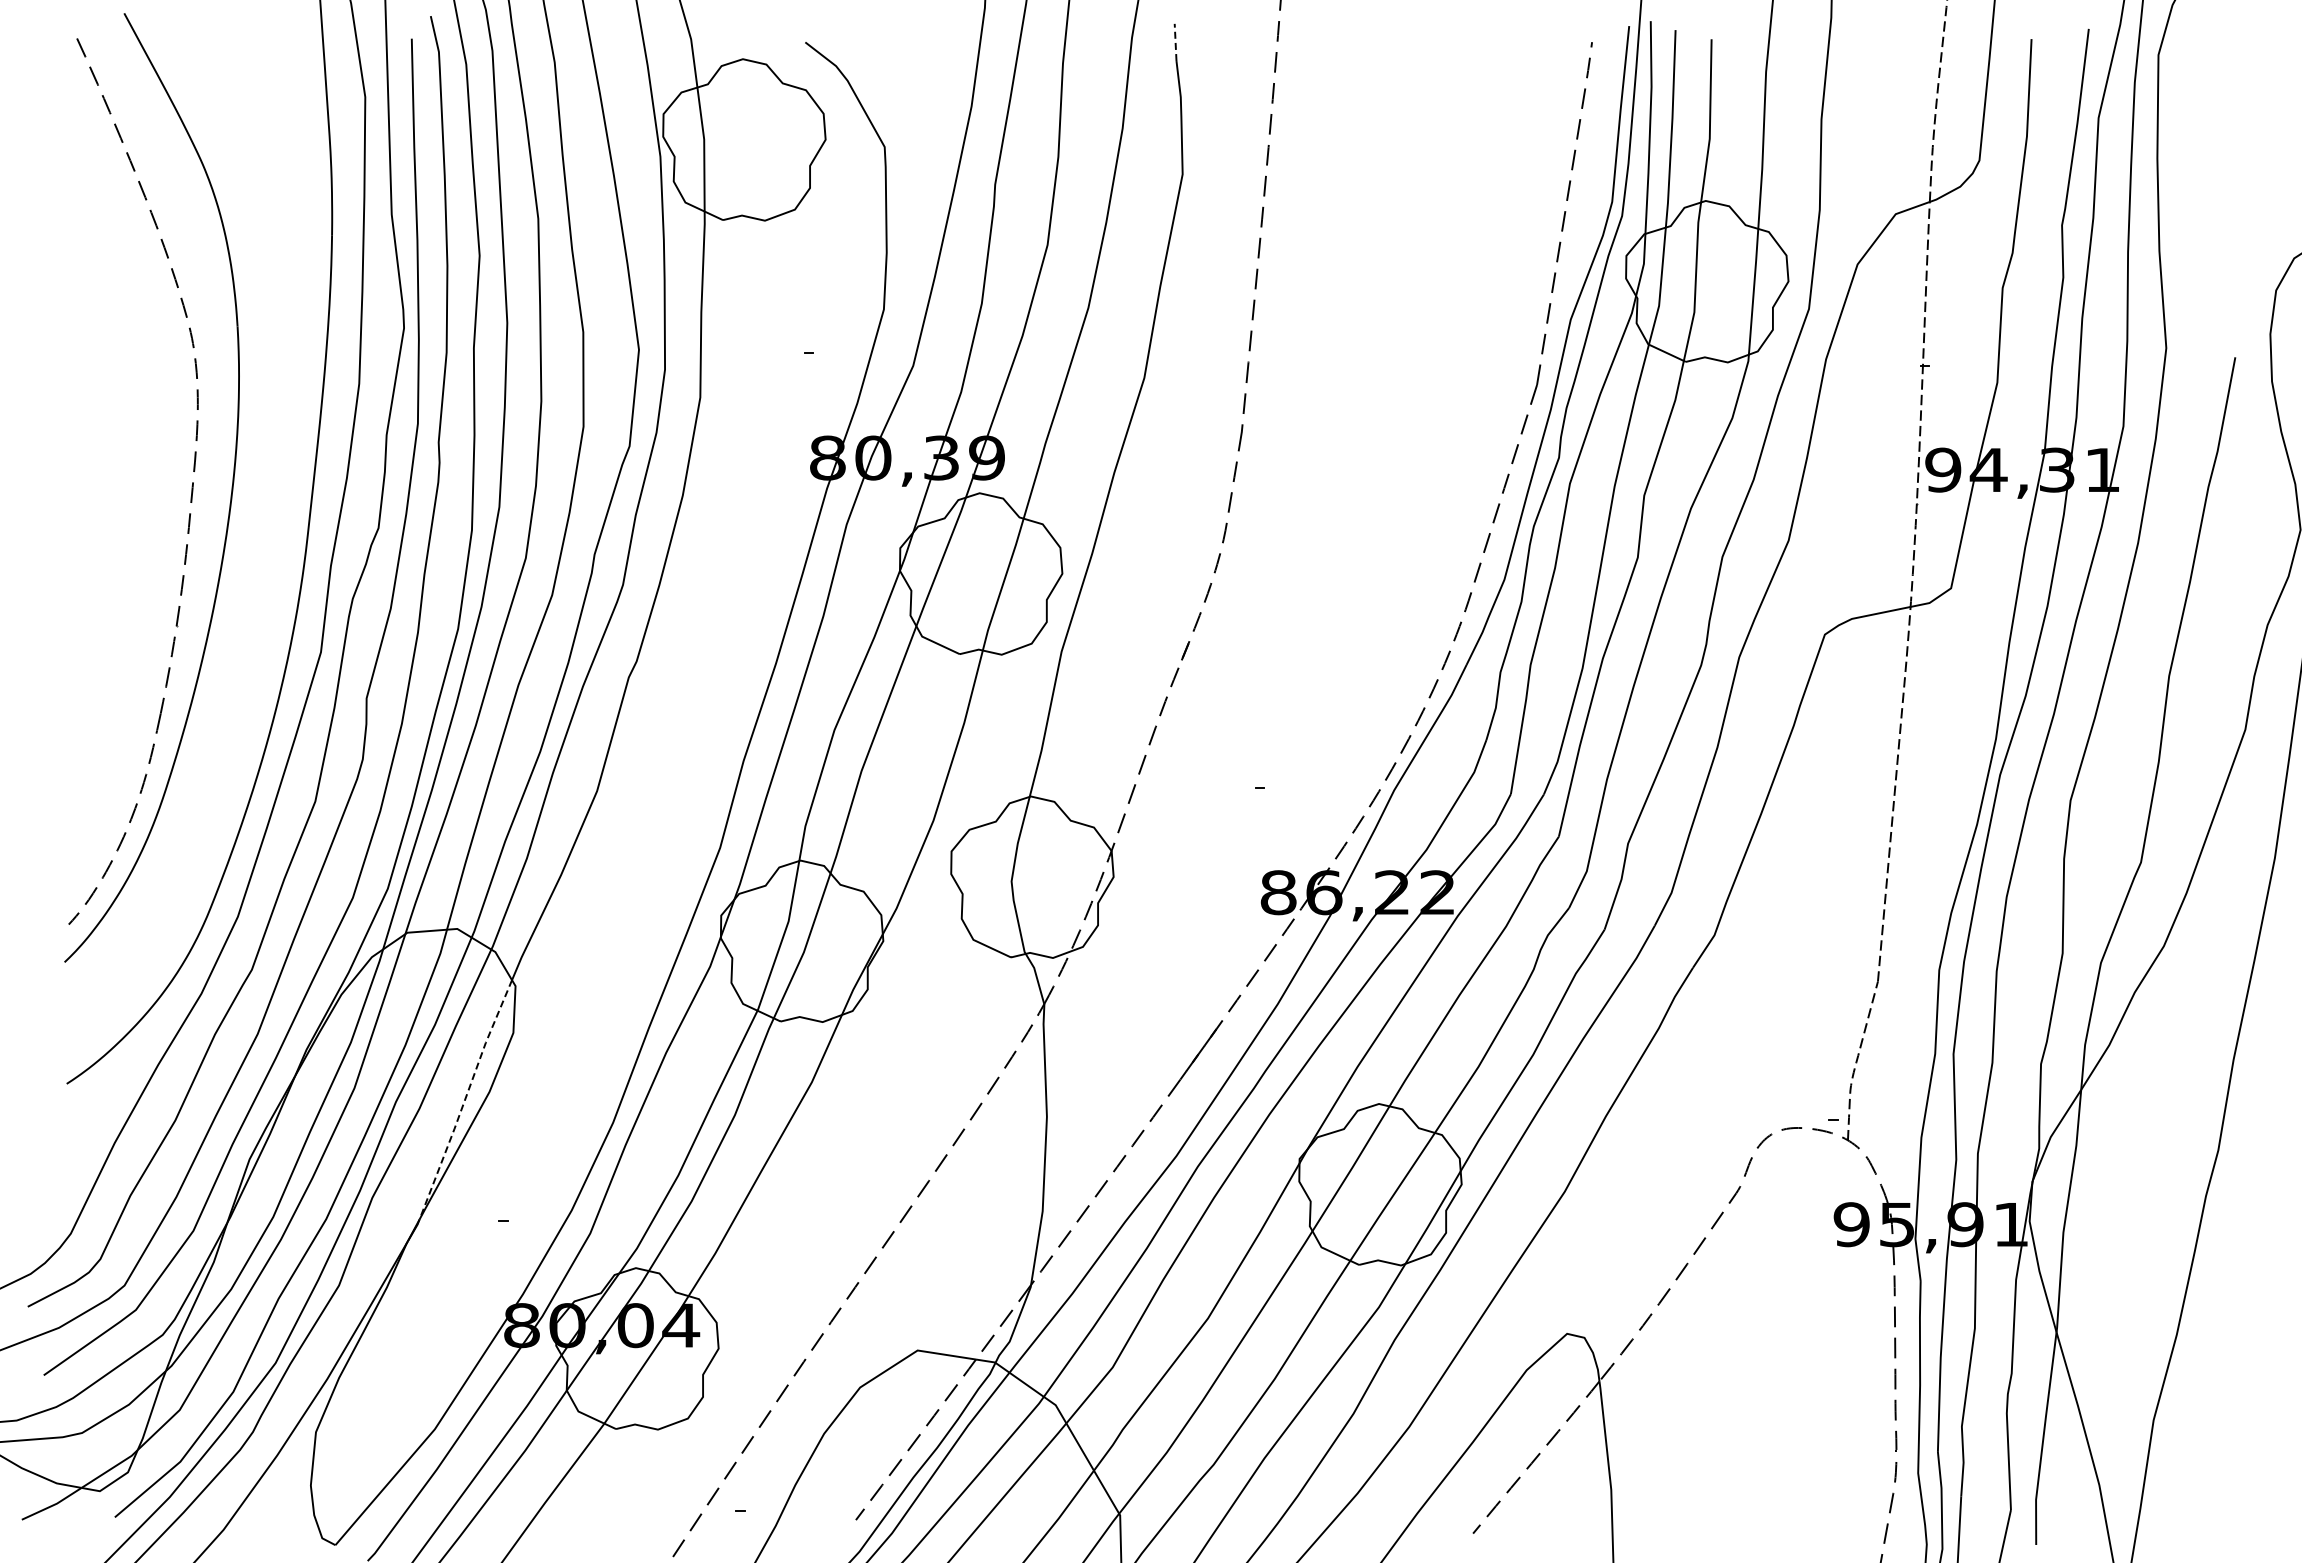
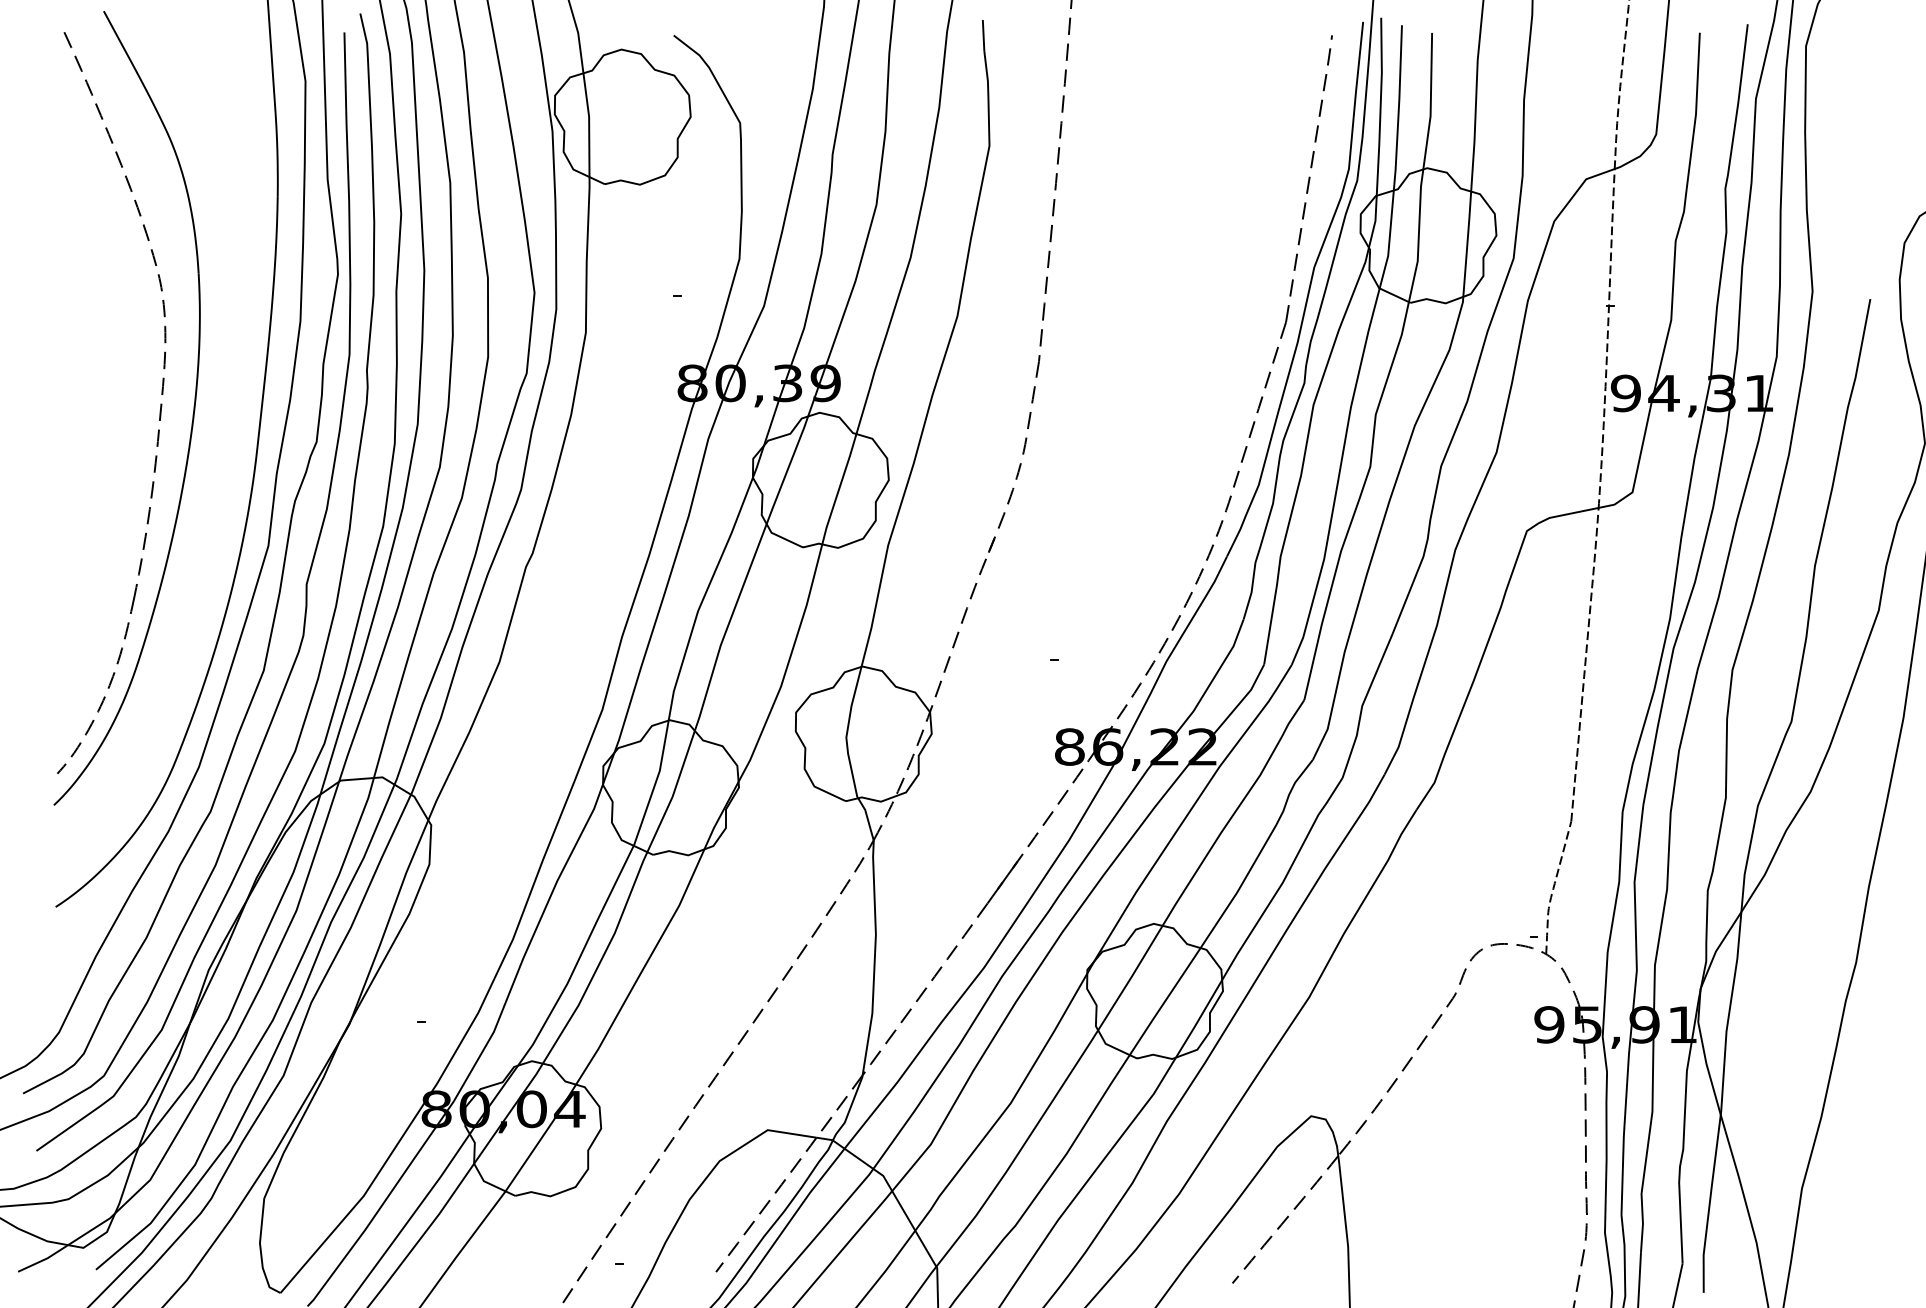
line: (1175, 42) -> (983, 35), dashed -> solid
line: (465, 1099) -> (389, 920), dashed -> solid

